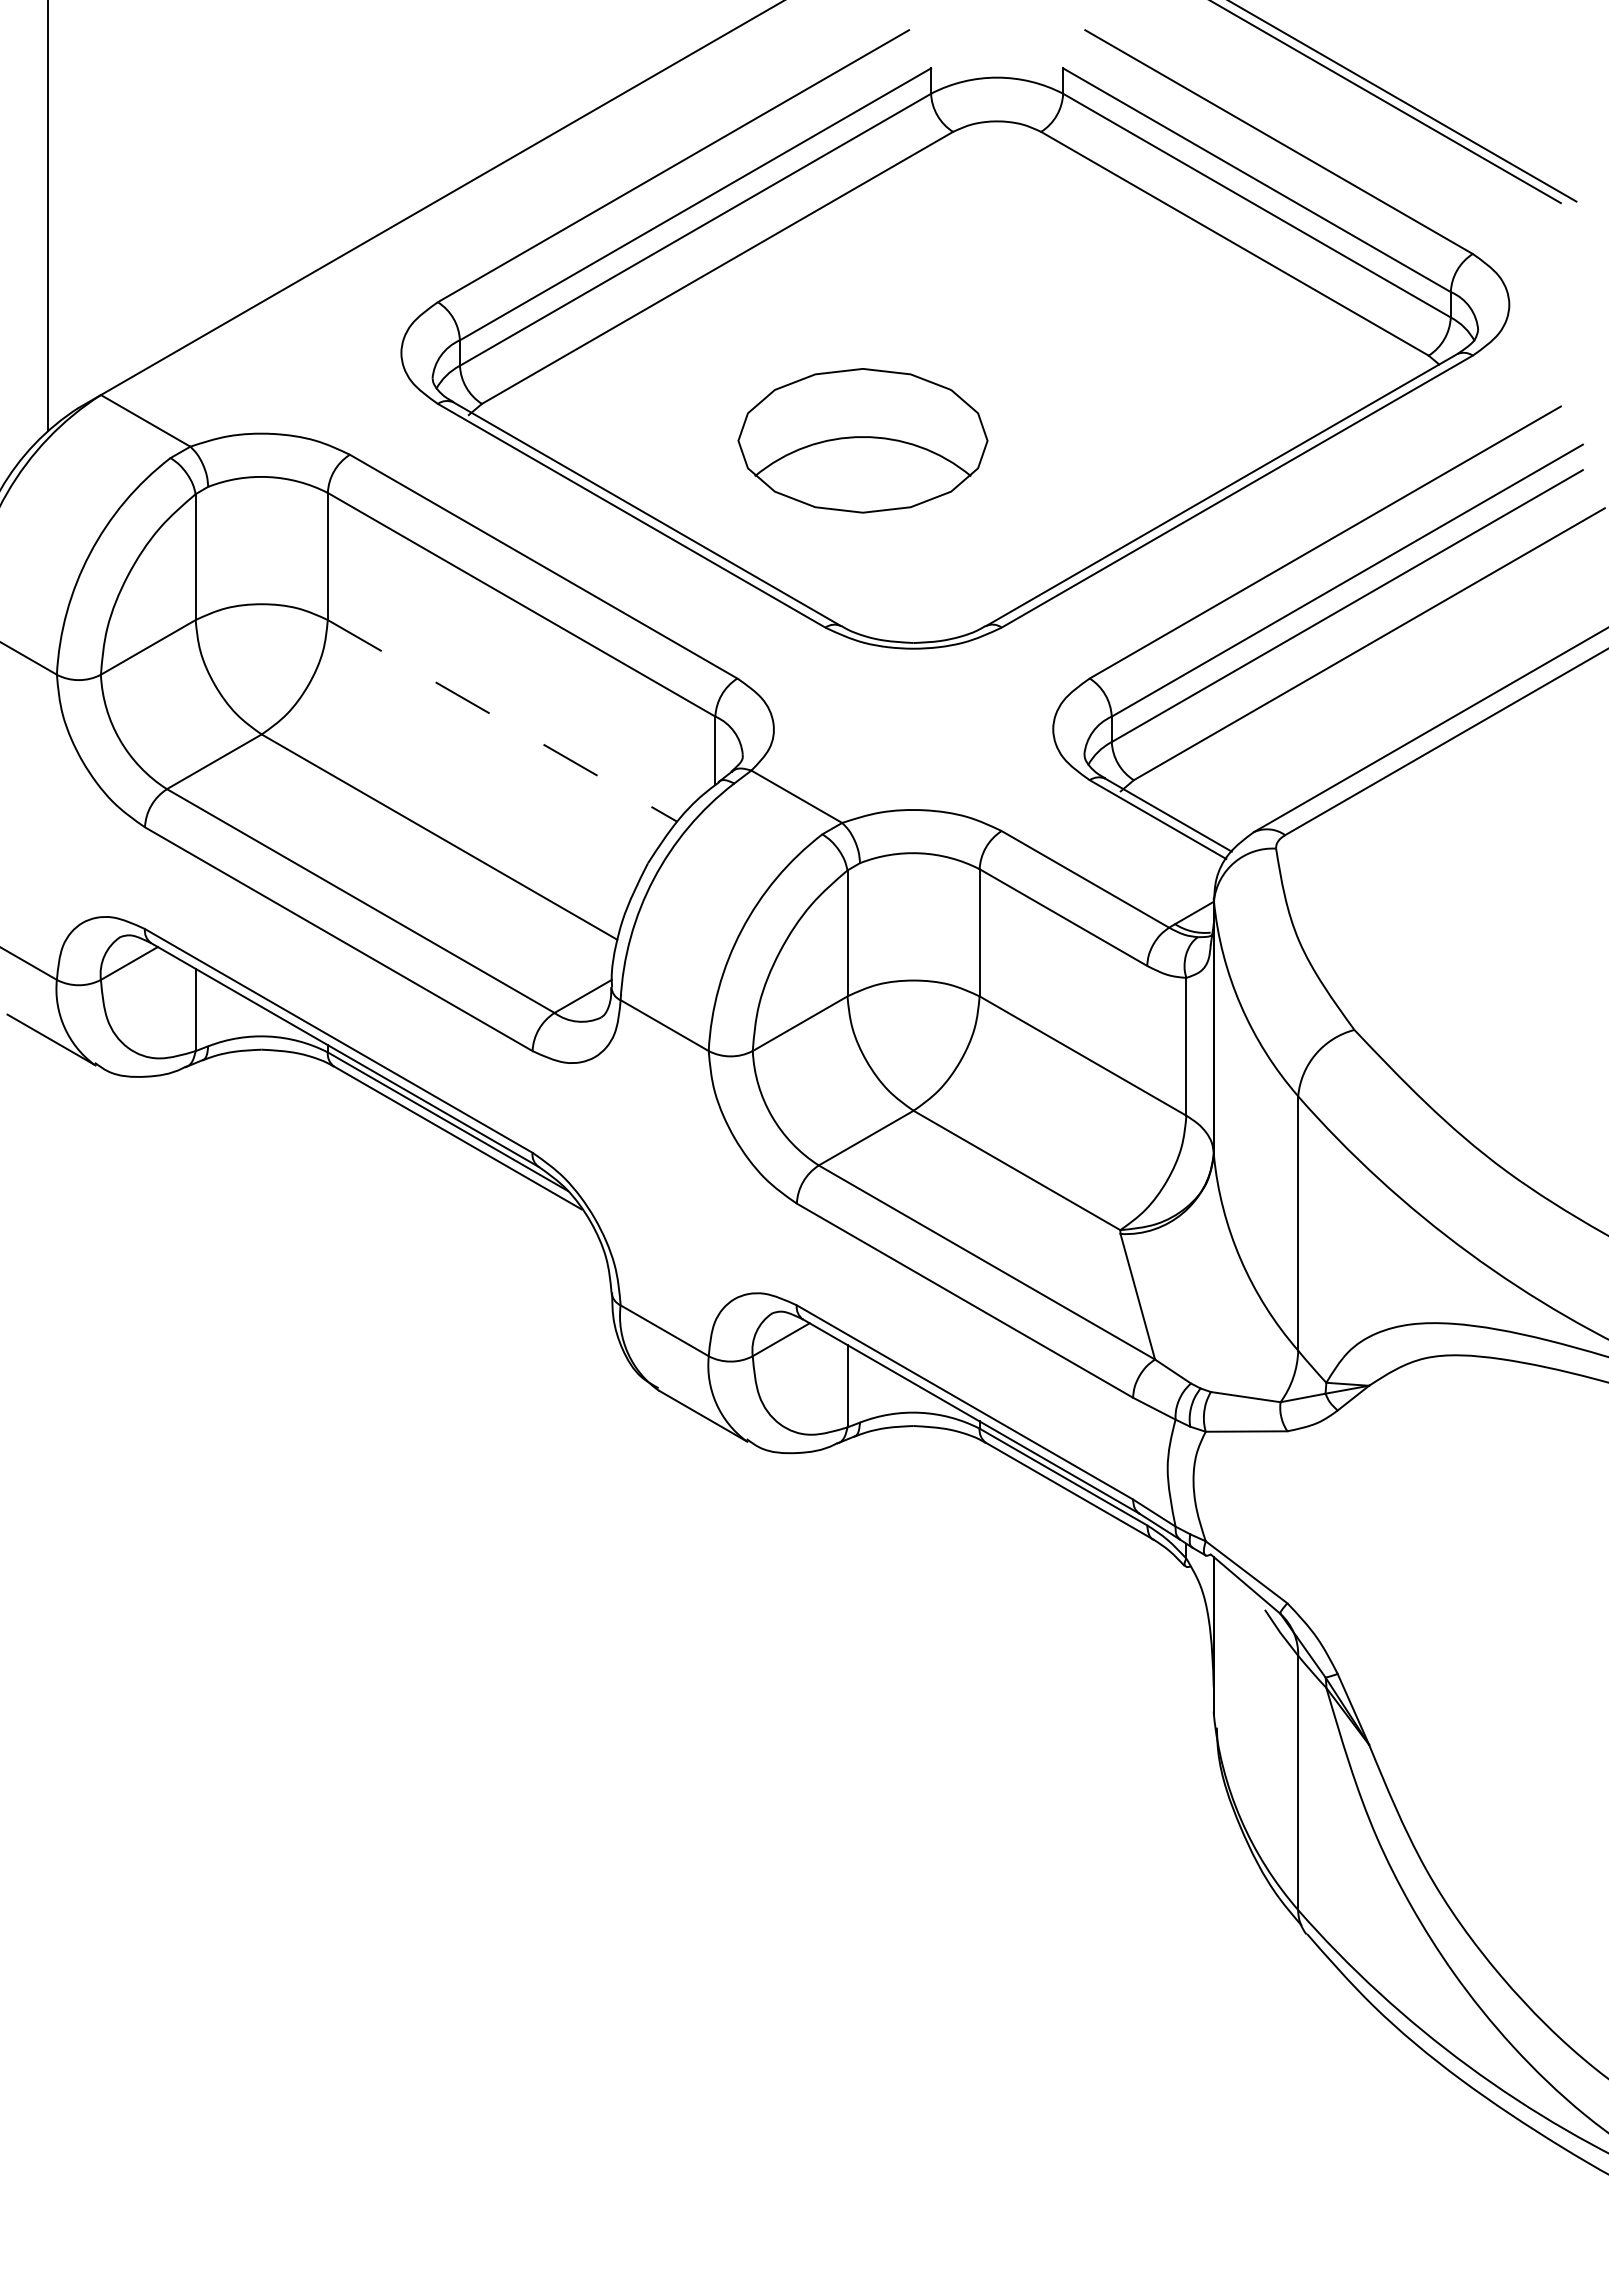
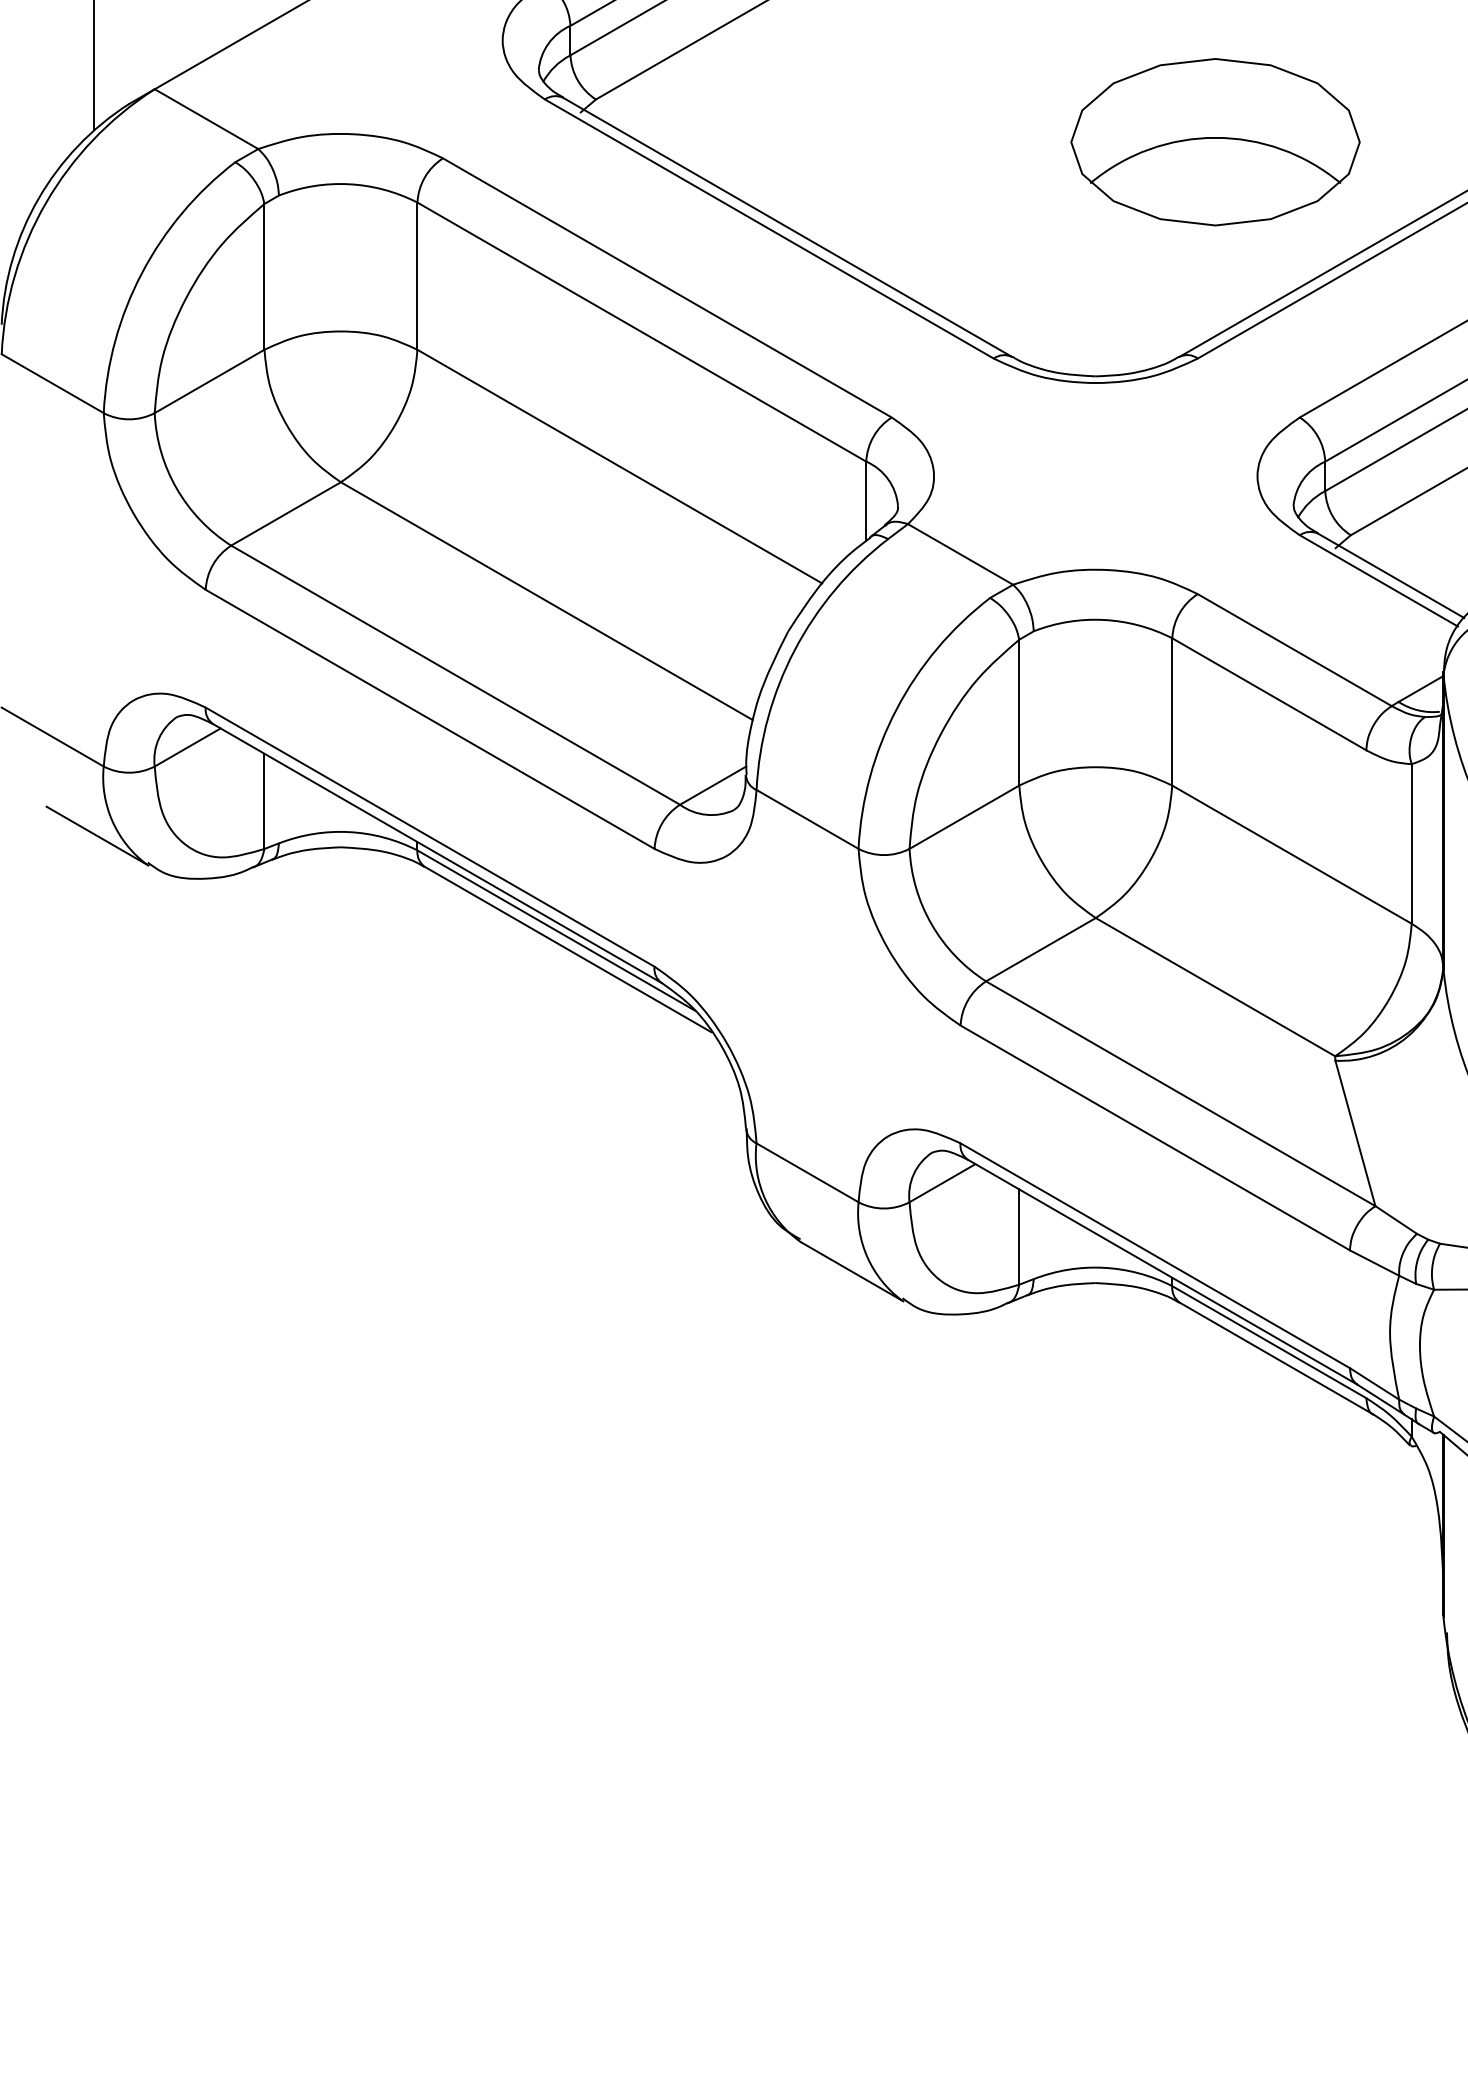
part: (862, 440) -> (1214, 141), moved
line: (502, 720) -> (619, 466), dashed -> solid

